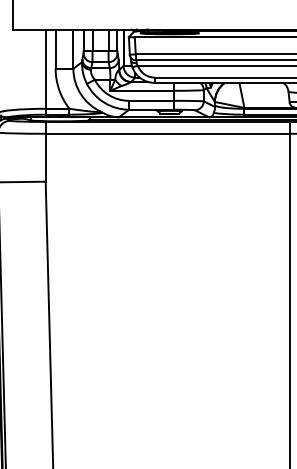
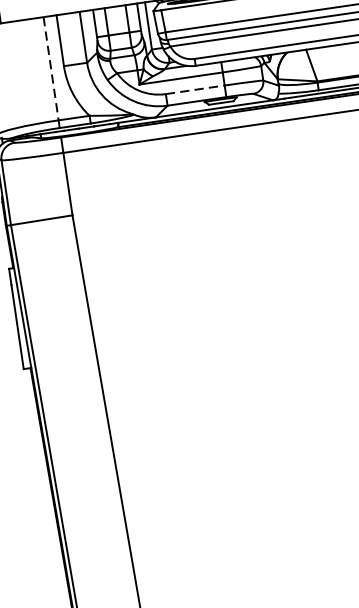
line: (45, 69) -> (50, 69), solid -> dashed
line: (151, 100) -> (194, 89), solid -> dashed

